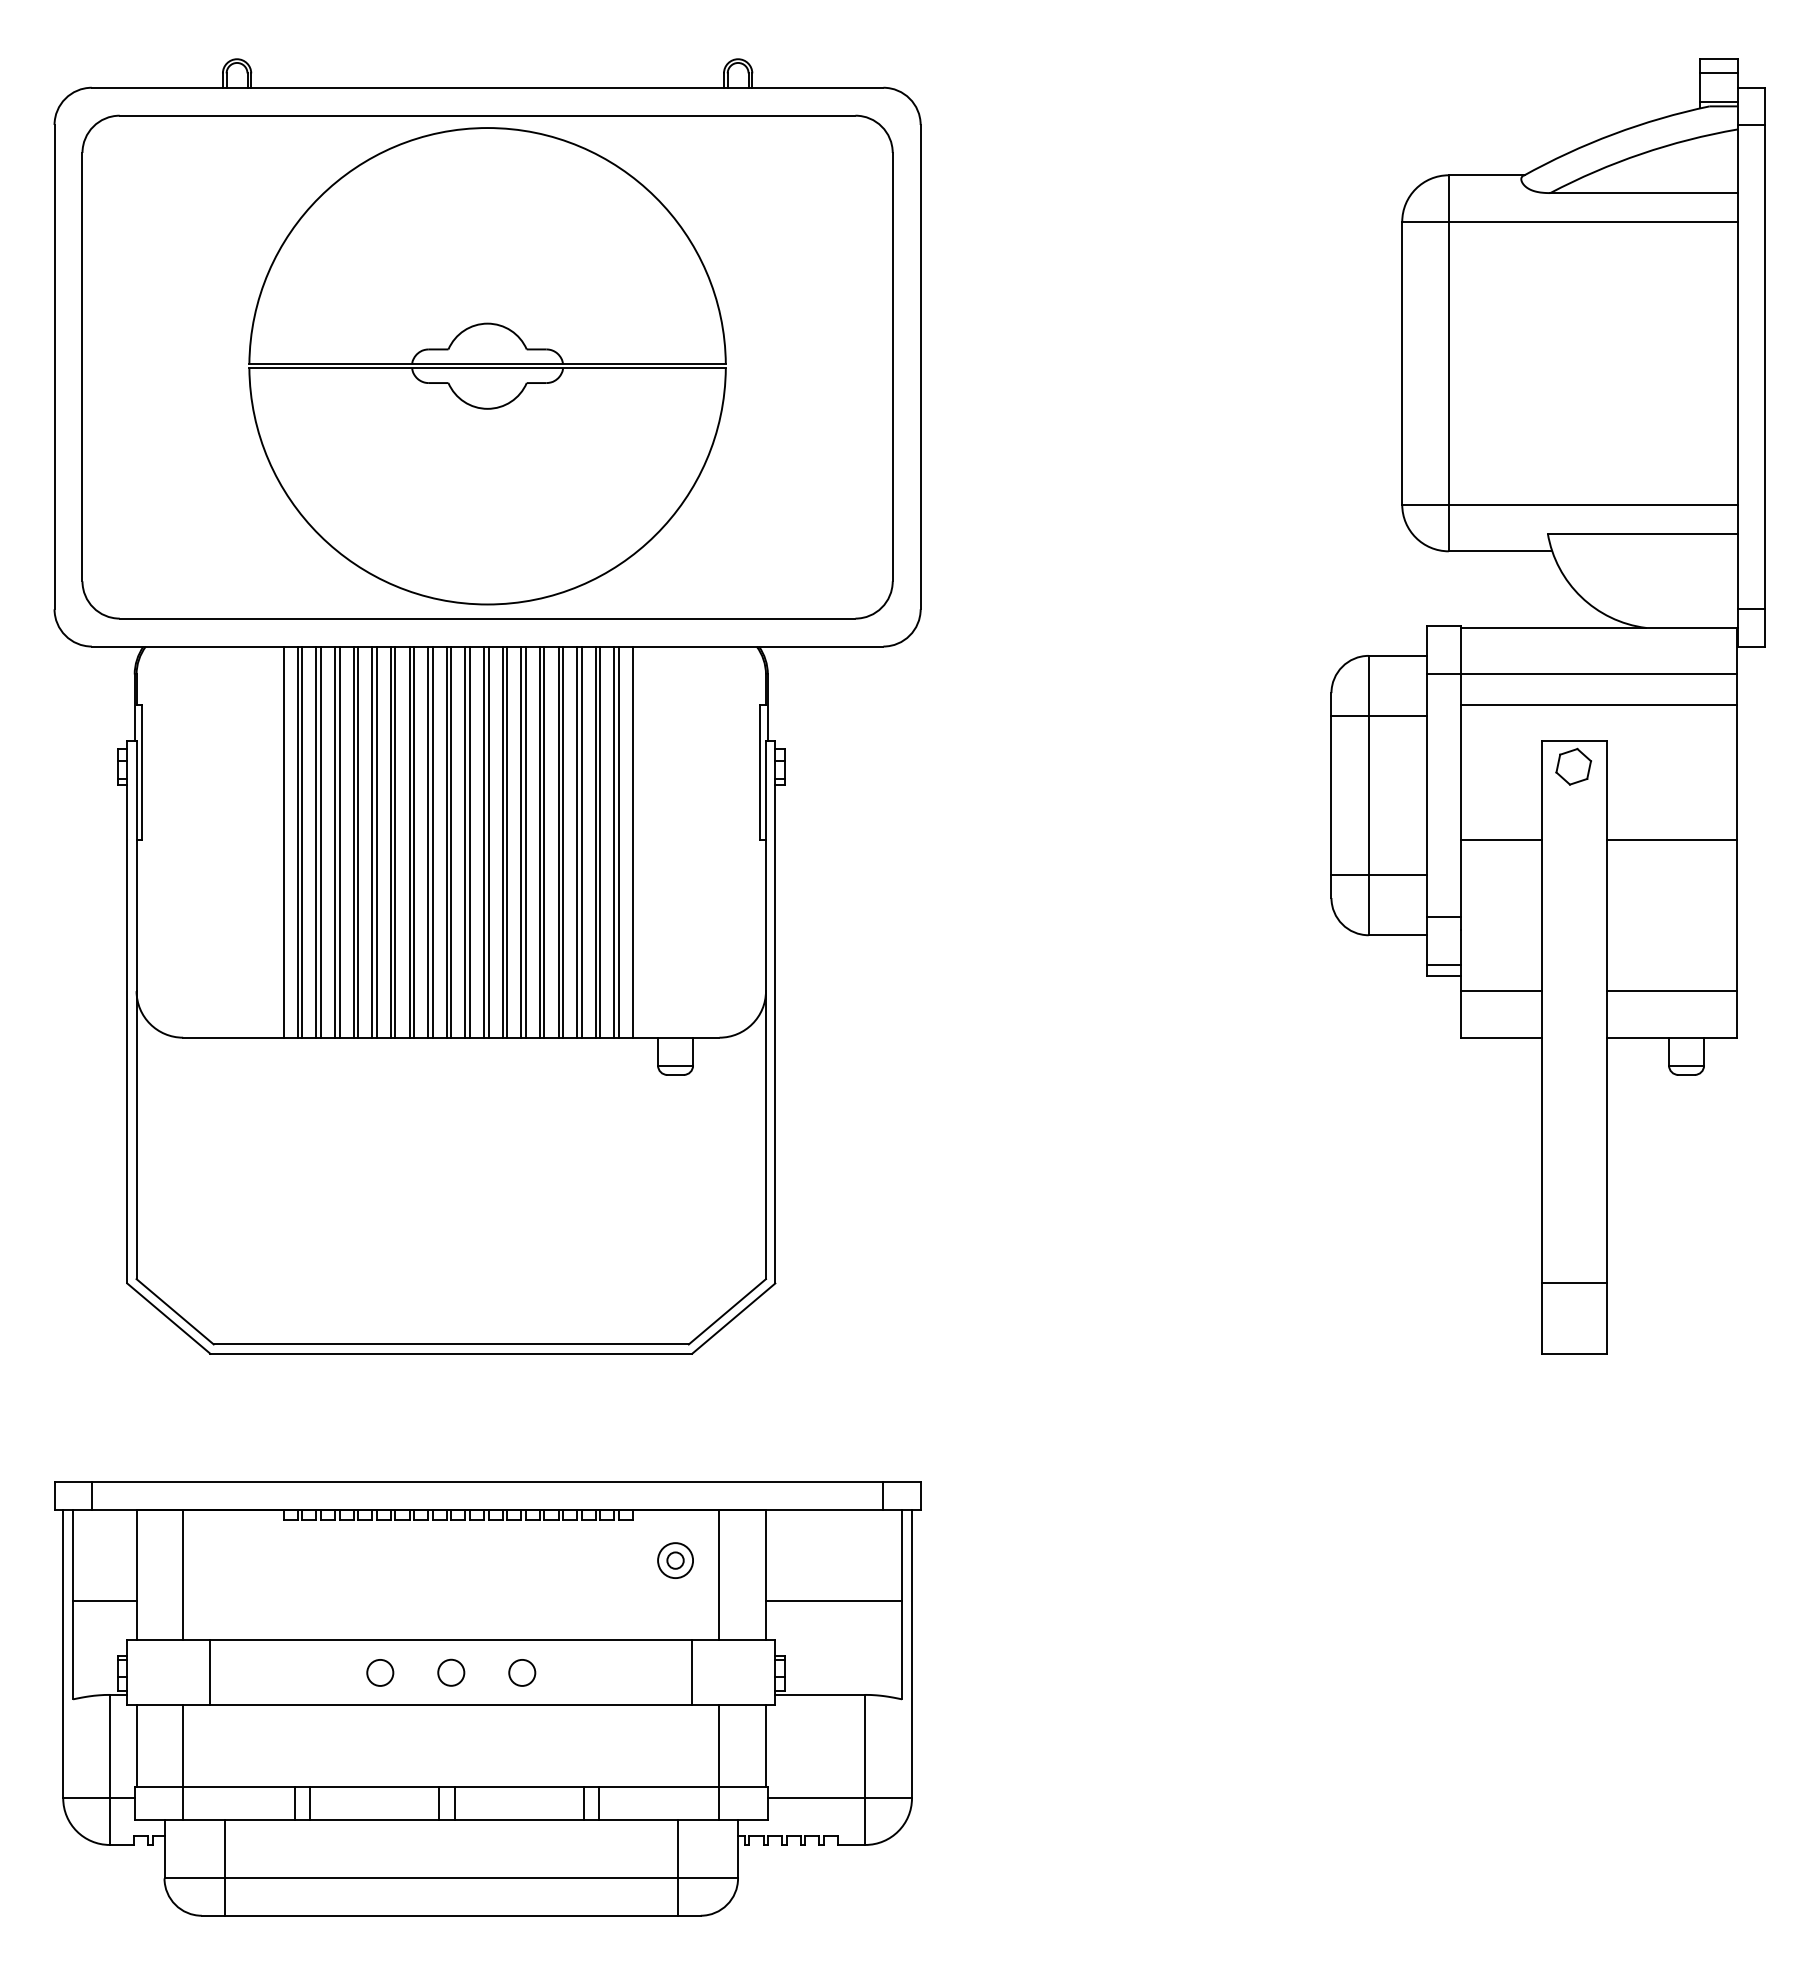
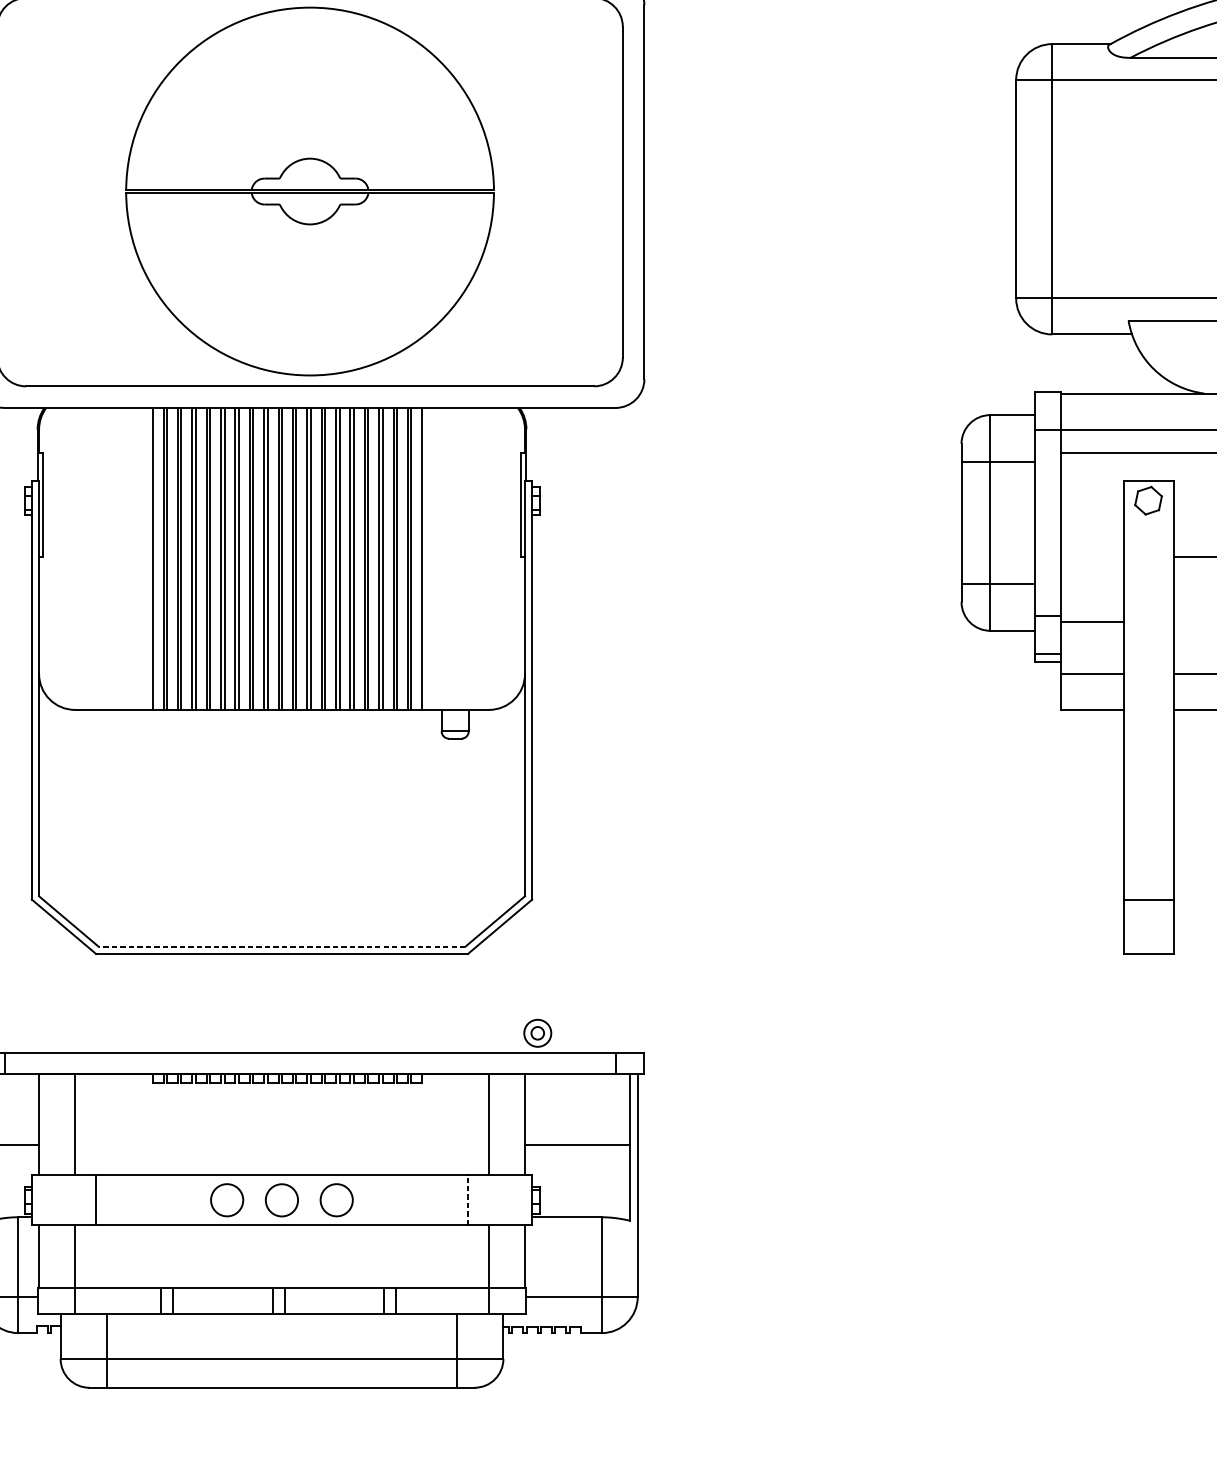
line: (1500, 840) -> (1092, 622), moved
line: (451, 1344) -> (282, 946), solid -> dashed
part: (675, 1560) -> (537, 1033), moved
circle: (380, 1672) -> (227, 1199), size x1.6
circle: (451, 1672) -> (282, 1199), size x1.6
circle: (522, 1672) -> (337, 1199), size x1.6
line: (692, 1672) -> (468, 1199), solid -> dashed

